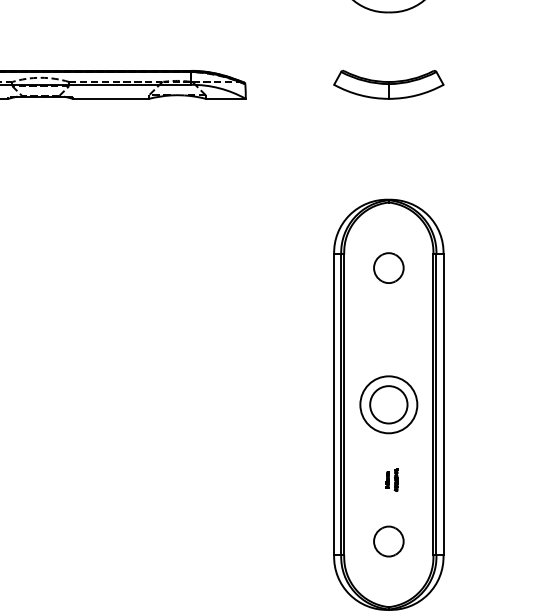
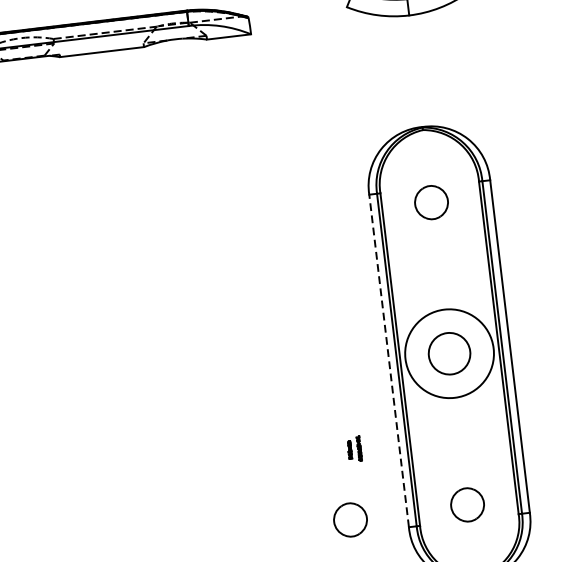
line: (334, 404) -> (389, 360), solid -> dashed
circle: (388, 404) -> (449, 353), size x1.4
part: (391, 479) -> (353, 448), moved
part: (282, 542) -> (350, 519), added

